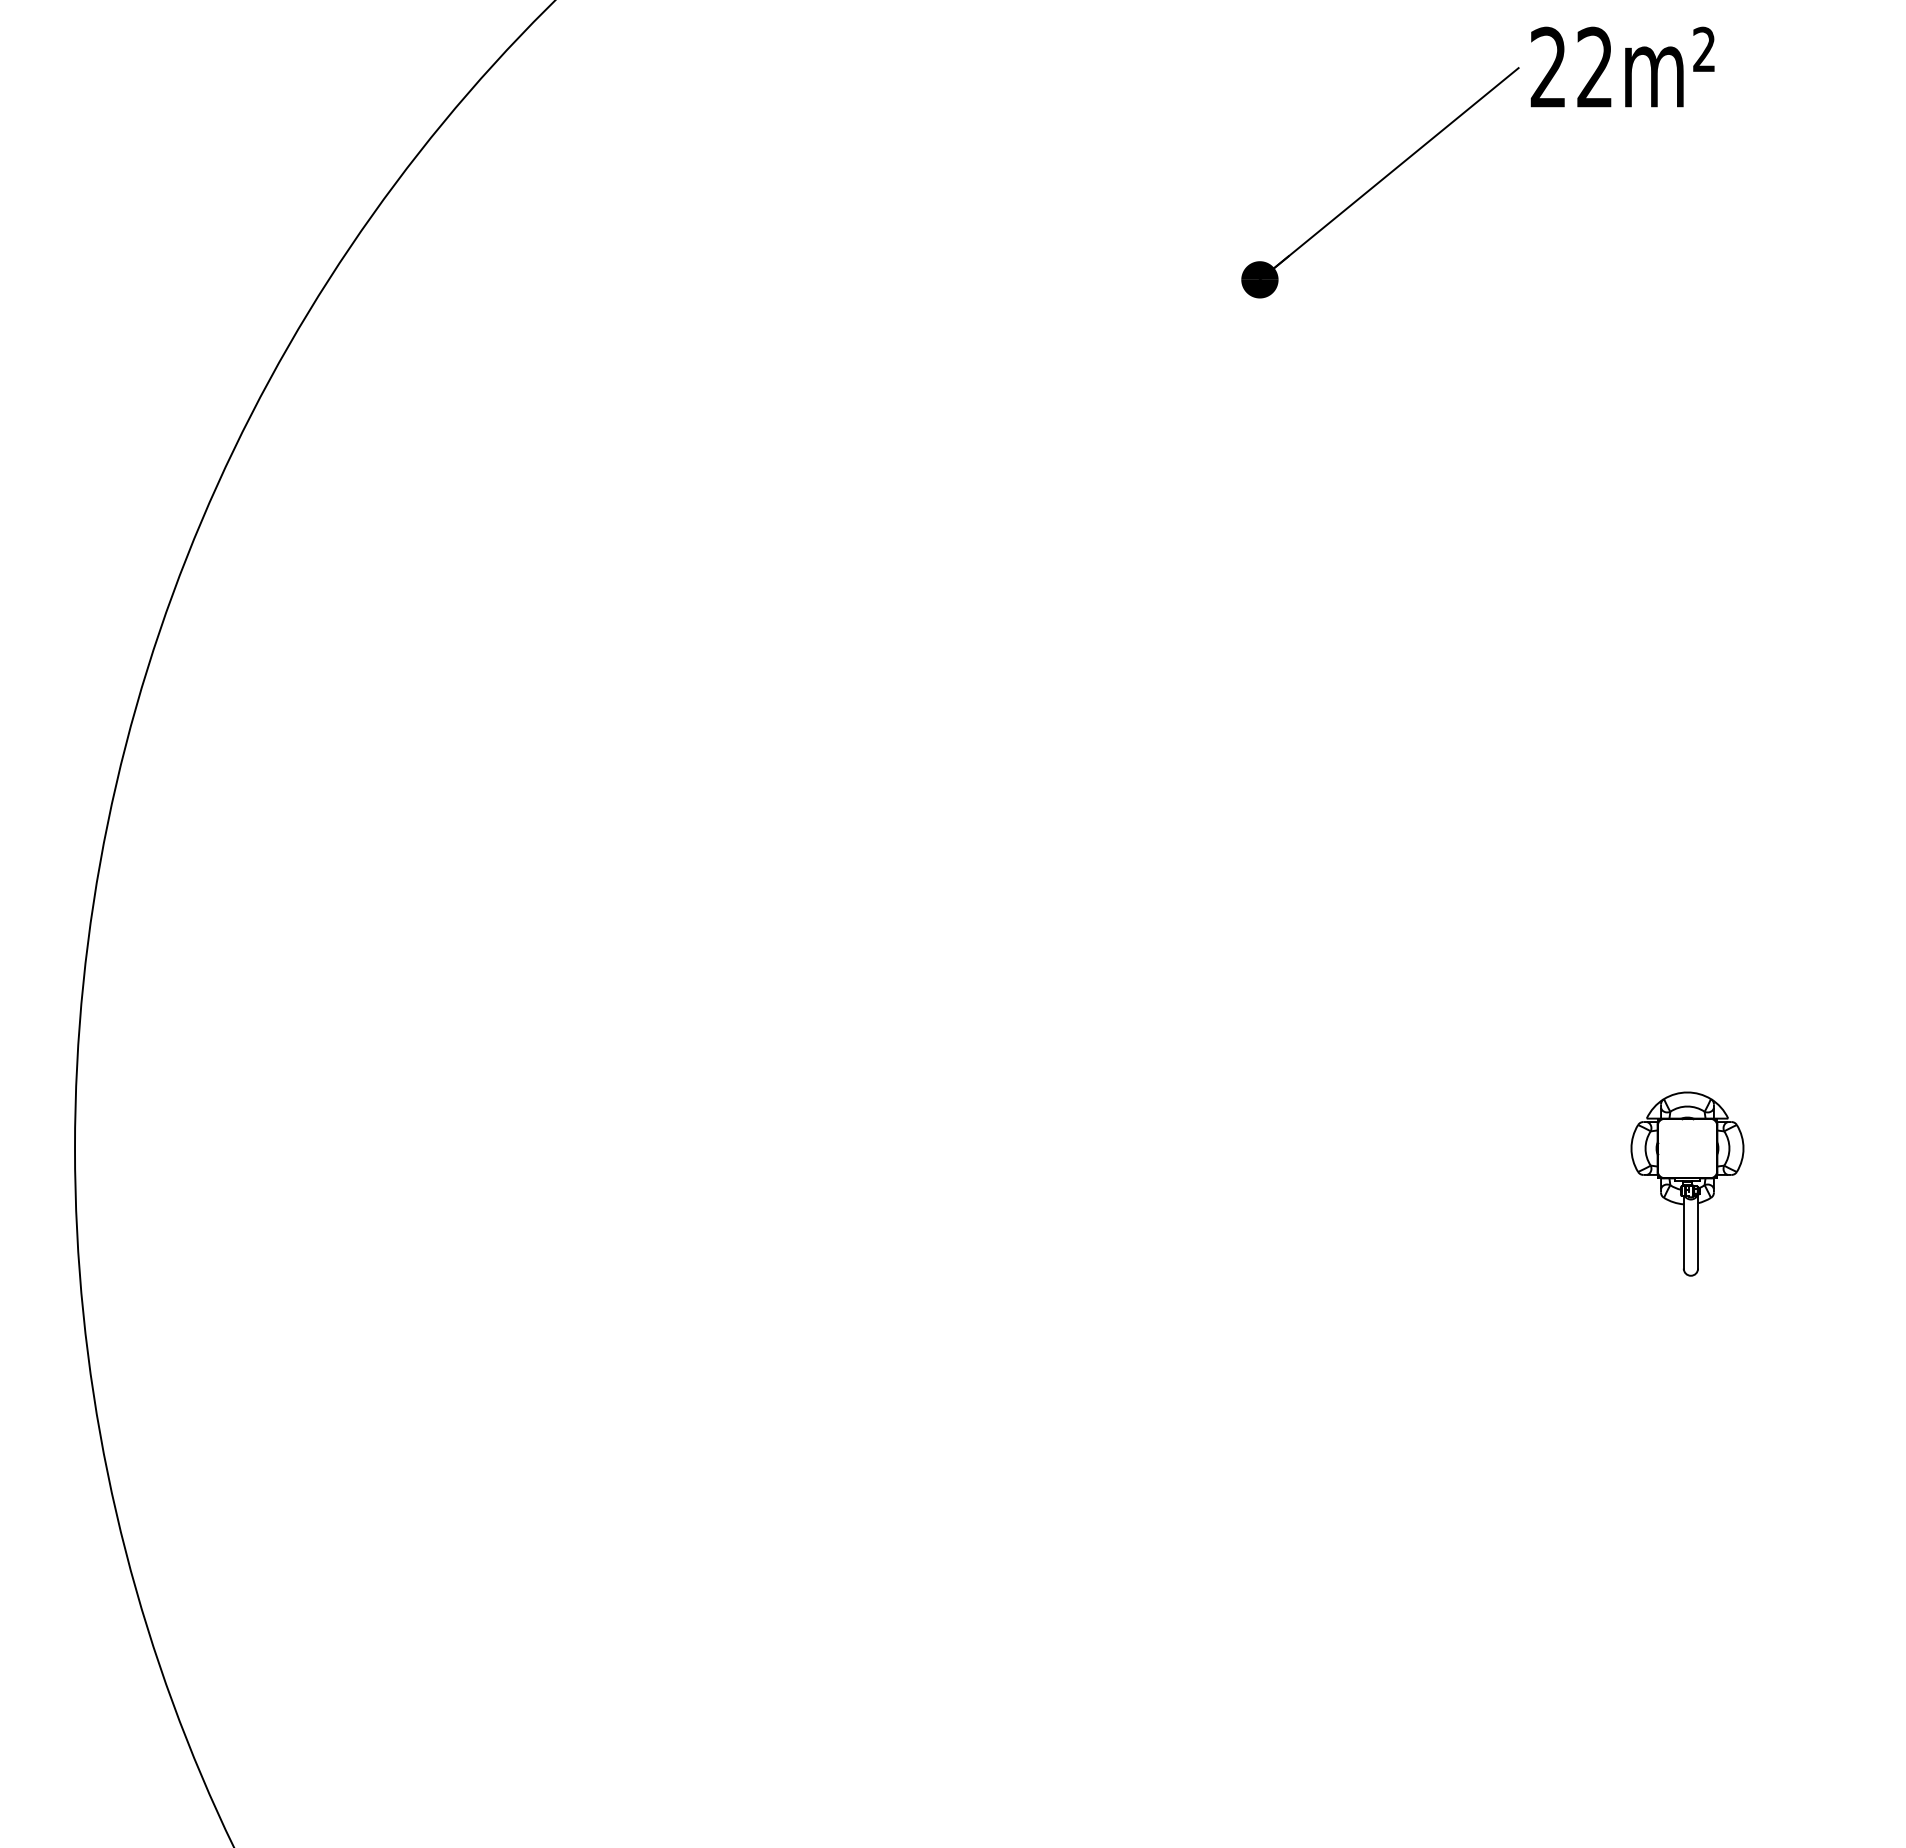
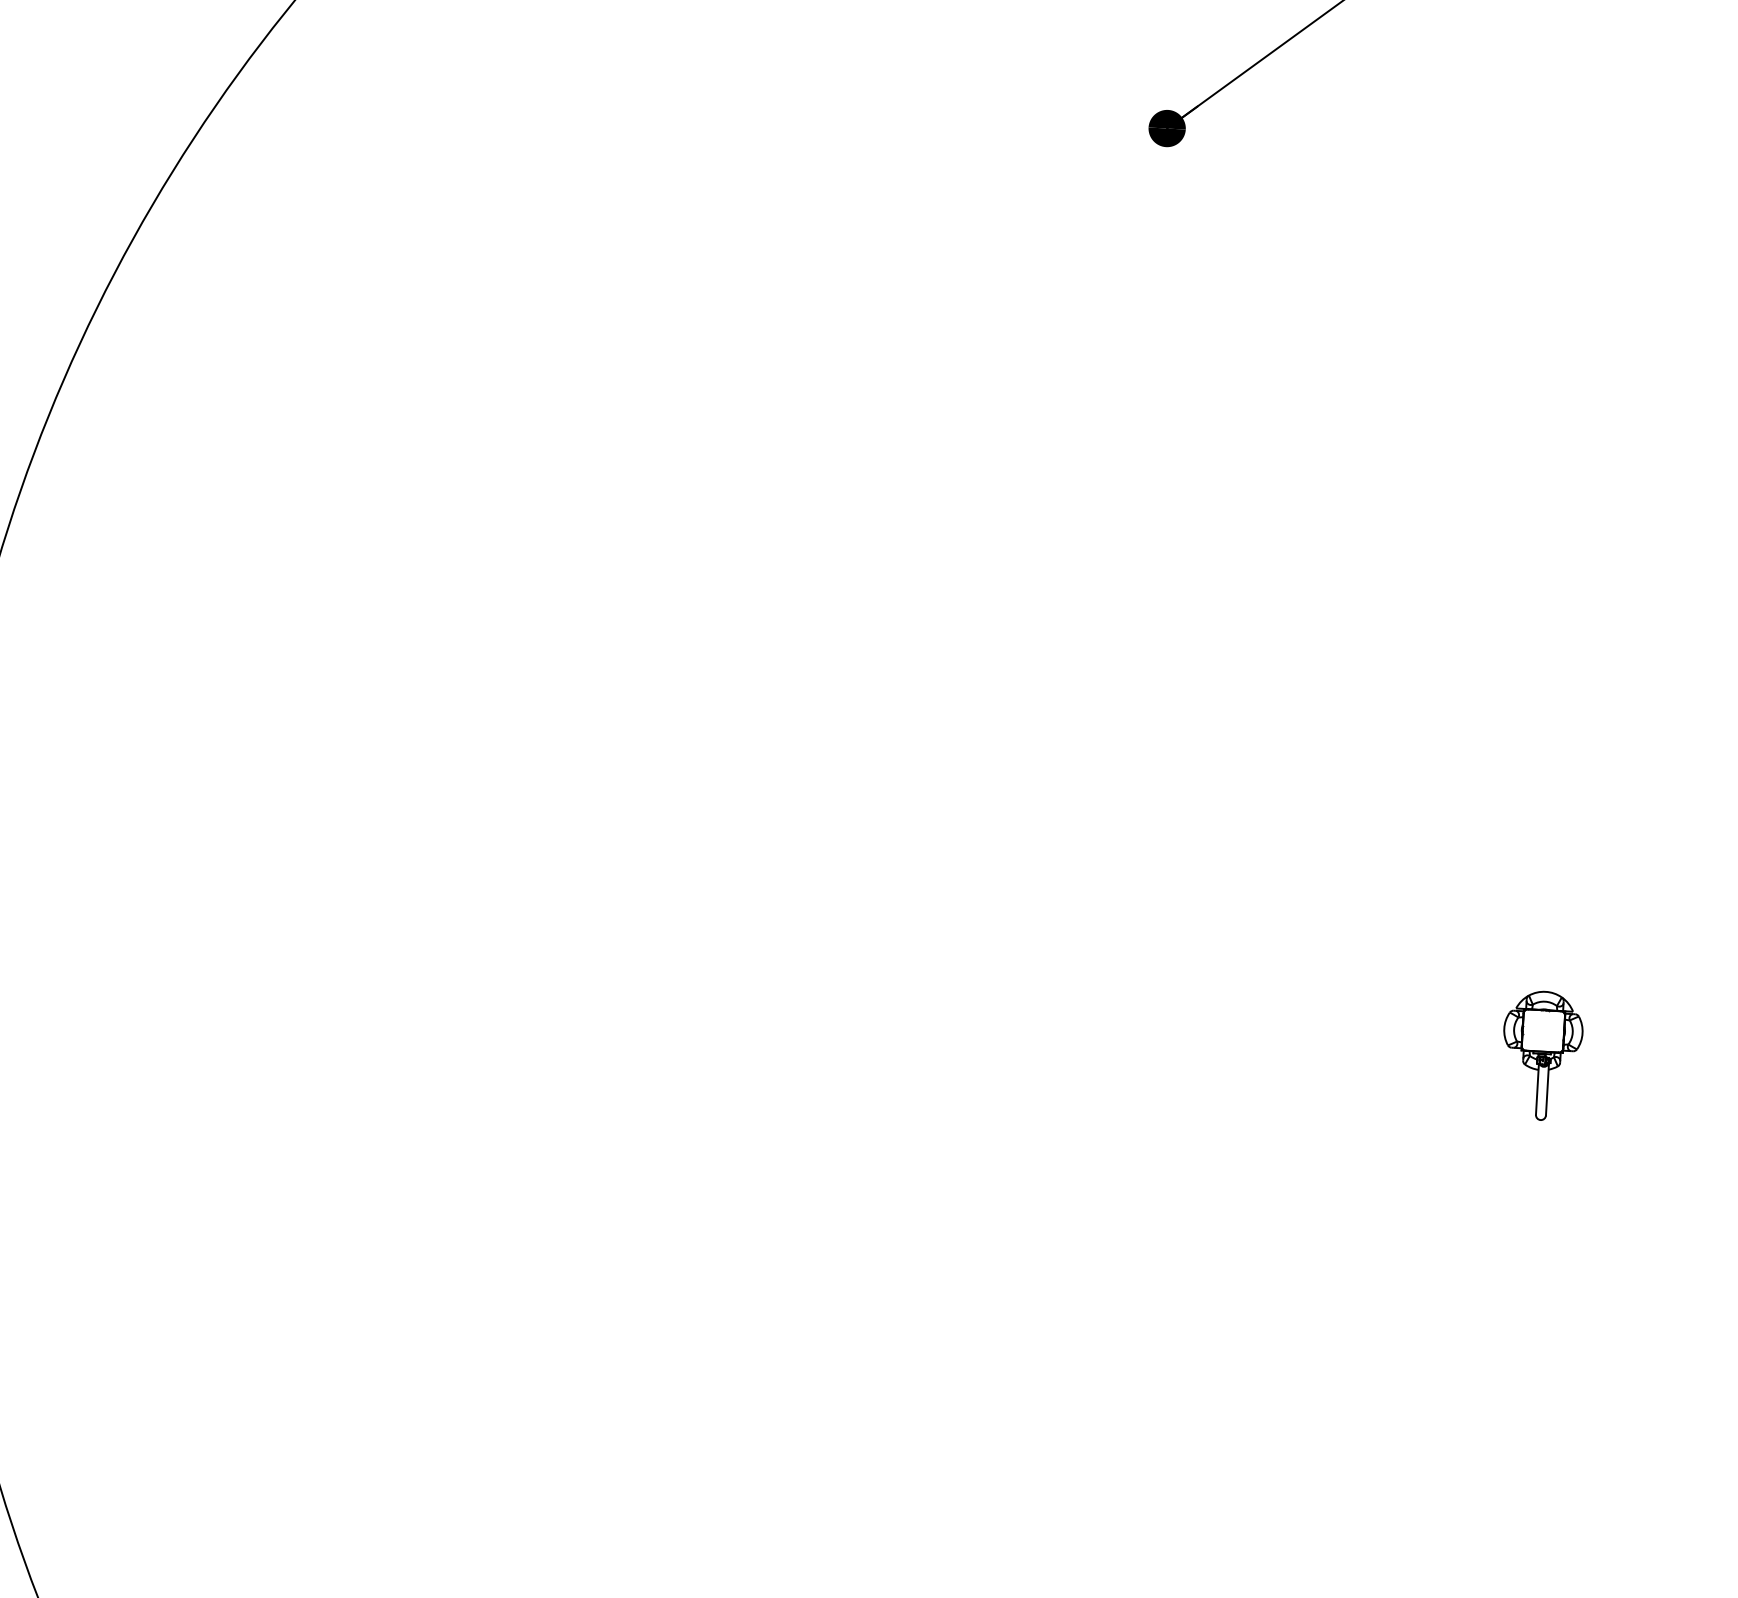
part: (1687, 1183) -> (1542, 1055), size x0.7

